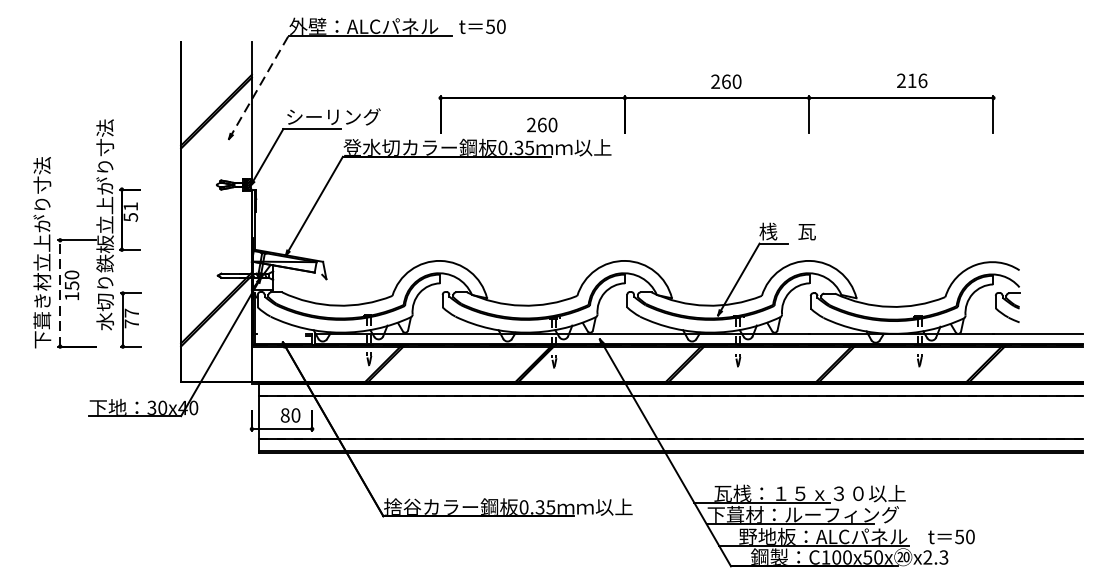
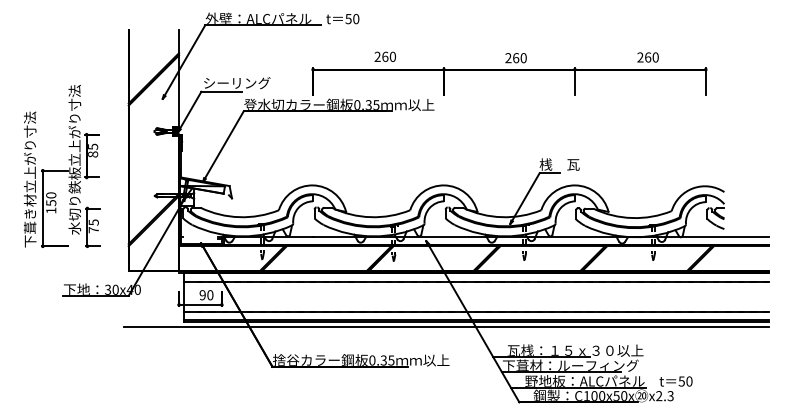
text: (916, 80) -> (651, 57), 216 -> 260
line: (259, 86) -> (184, 61), dashed -> solid
text: (541, 124) -> (384, 56), moved
text: (131, 211) -> (93, 150), 51 -> 85
line: (59, 293) -> (42, 208), dashed -> solid
text: (131, 313) -> (93, 222), 77 -> 75
text: (284, 415) -> (202, 295), 80 -> 90
line: (628, 459) -> (446, 326), added

